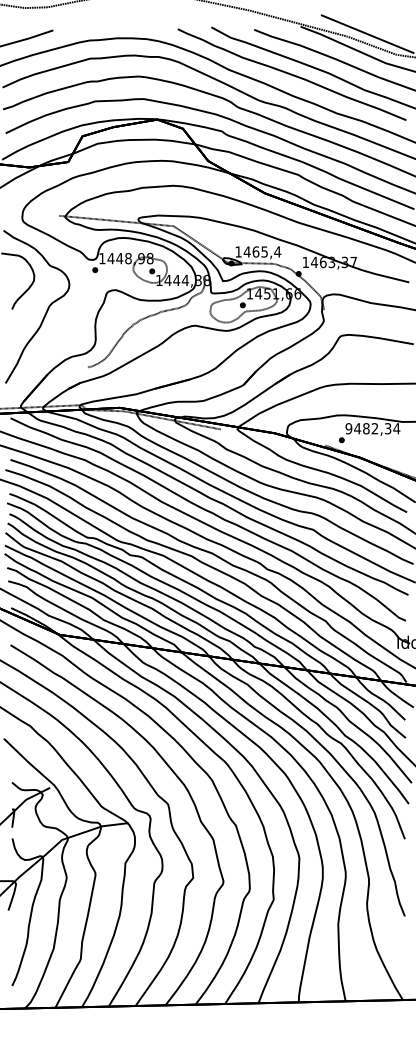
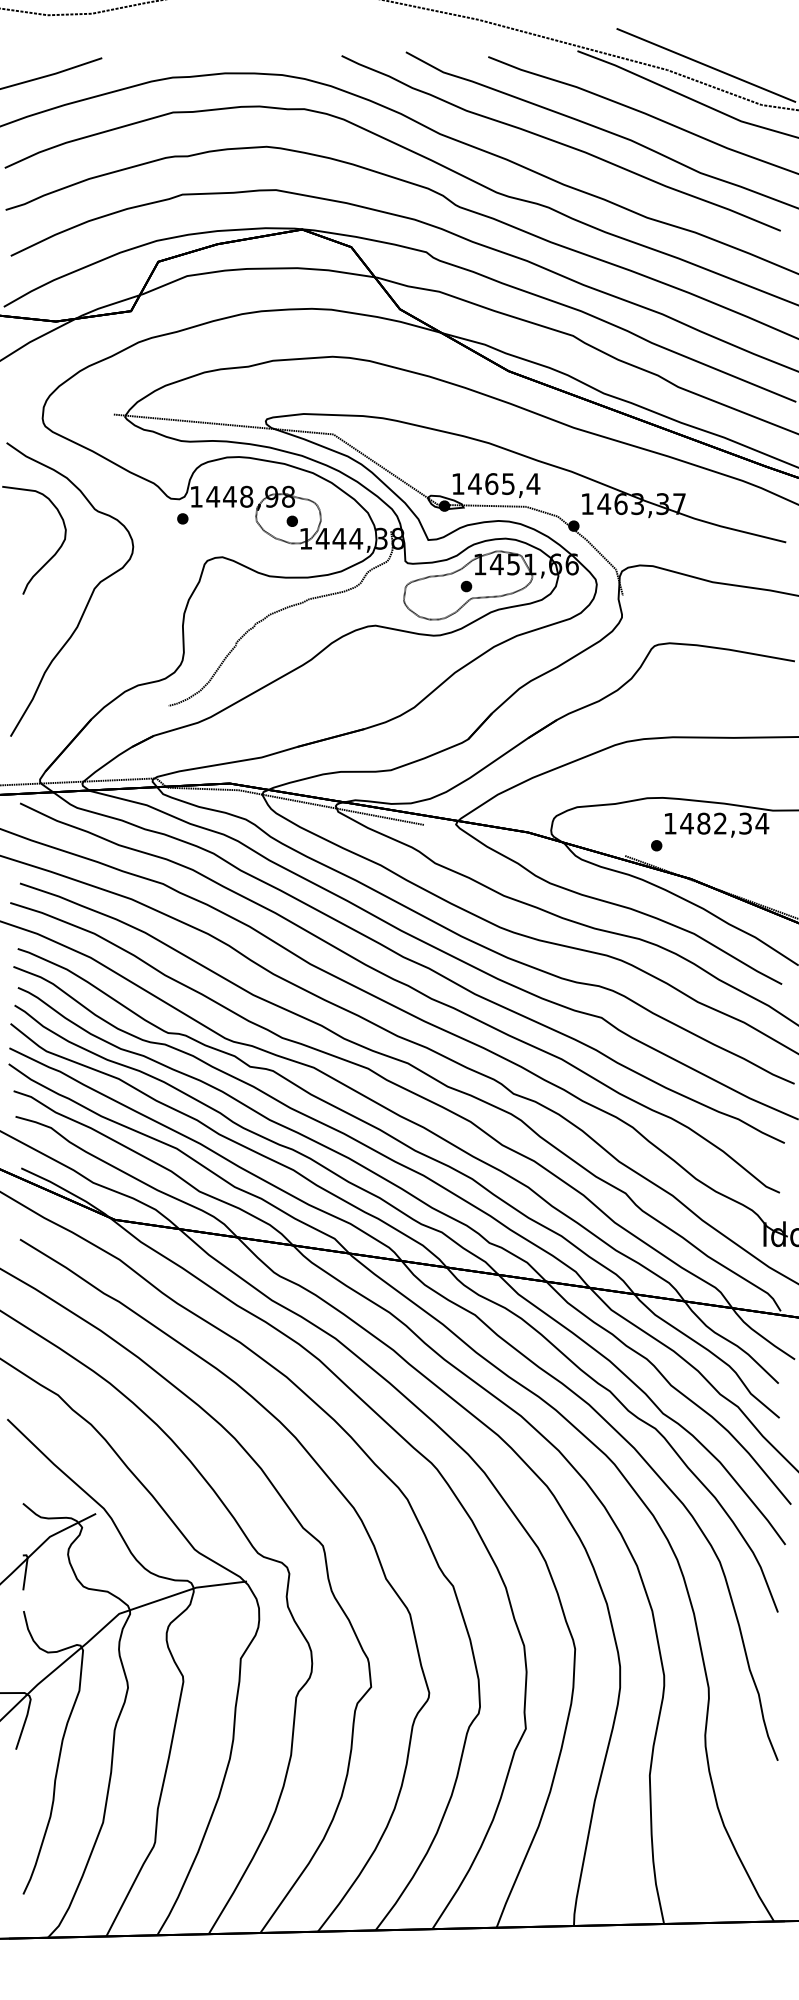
text: (348, 428) -> (669, 823), 9482,34 -> 1482,34

